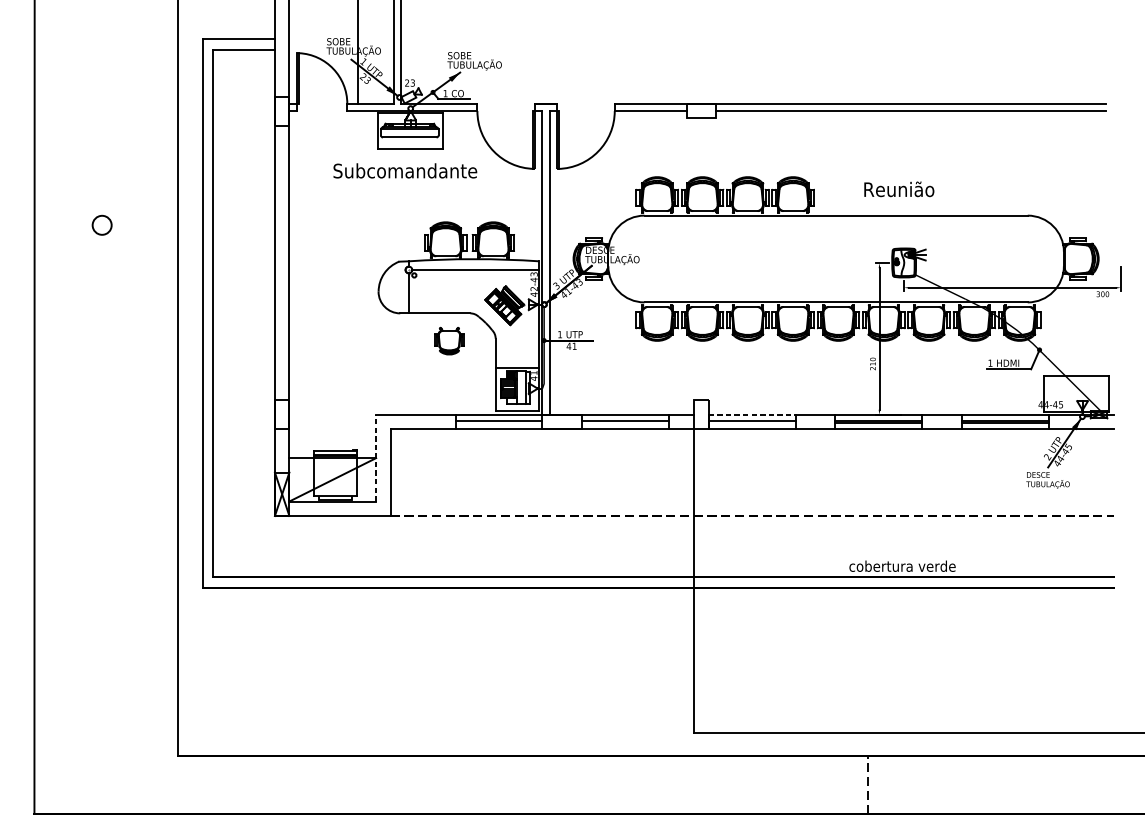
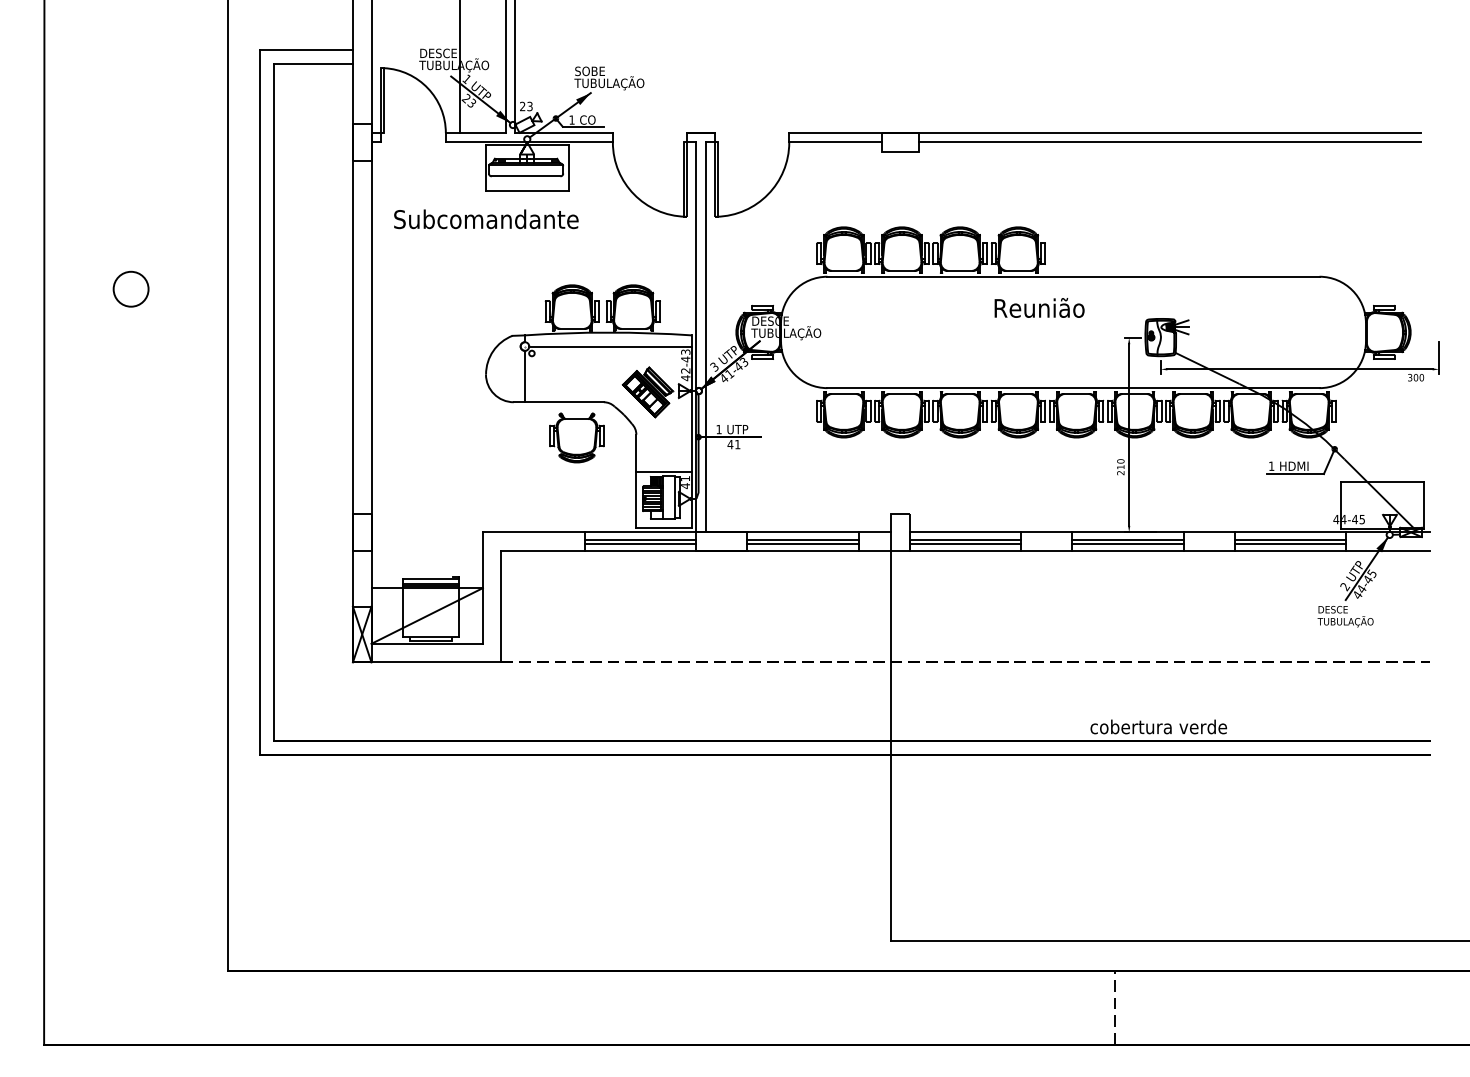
text: (341, 41) -> (438, 53), SOBE -> DESCE
text: (405, 171) -> (486, 219), moved
text: (899, 188) -> (1039, 307), moved
circle: (101, 224) -> (130, 288), size x1.43
part: (449, 340) -> (576, 437), size x1.43
line: (752, 414) -> (965, 532), dashed -> solid
line: (498, 423) -> (640, 543), added
line: (625, 423) -> (802, 543), added
line: (752, 423) -> (965, 543), added
line: (375, 458) -> (482, 588), dashed -> solid

